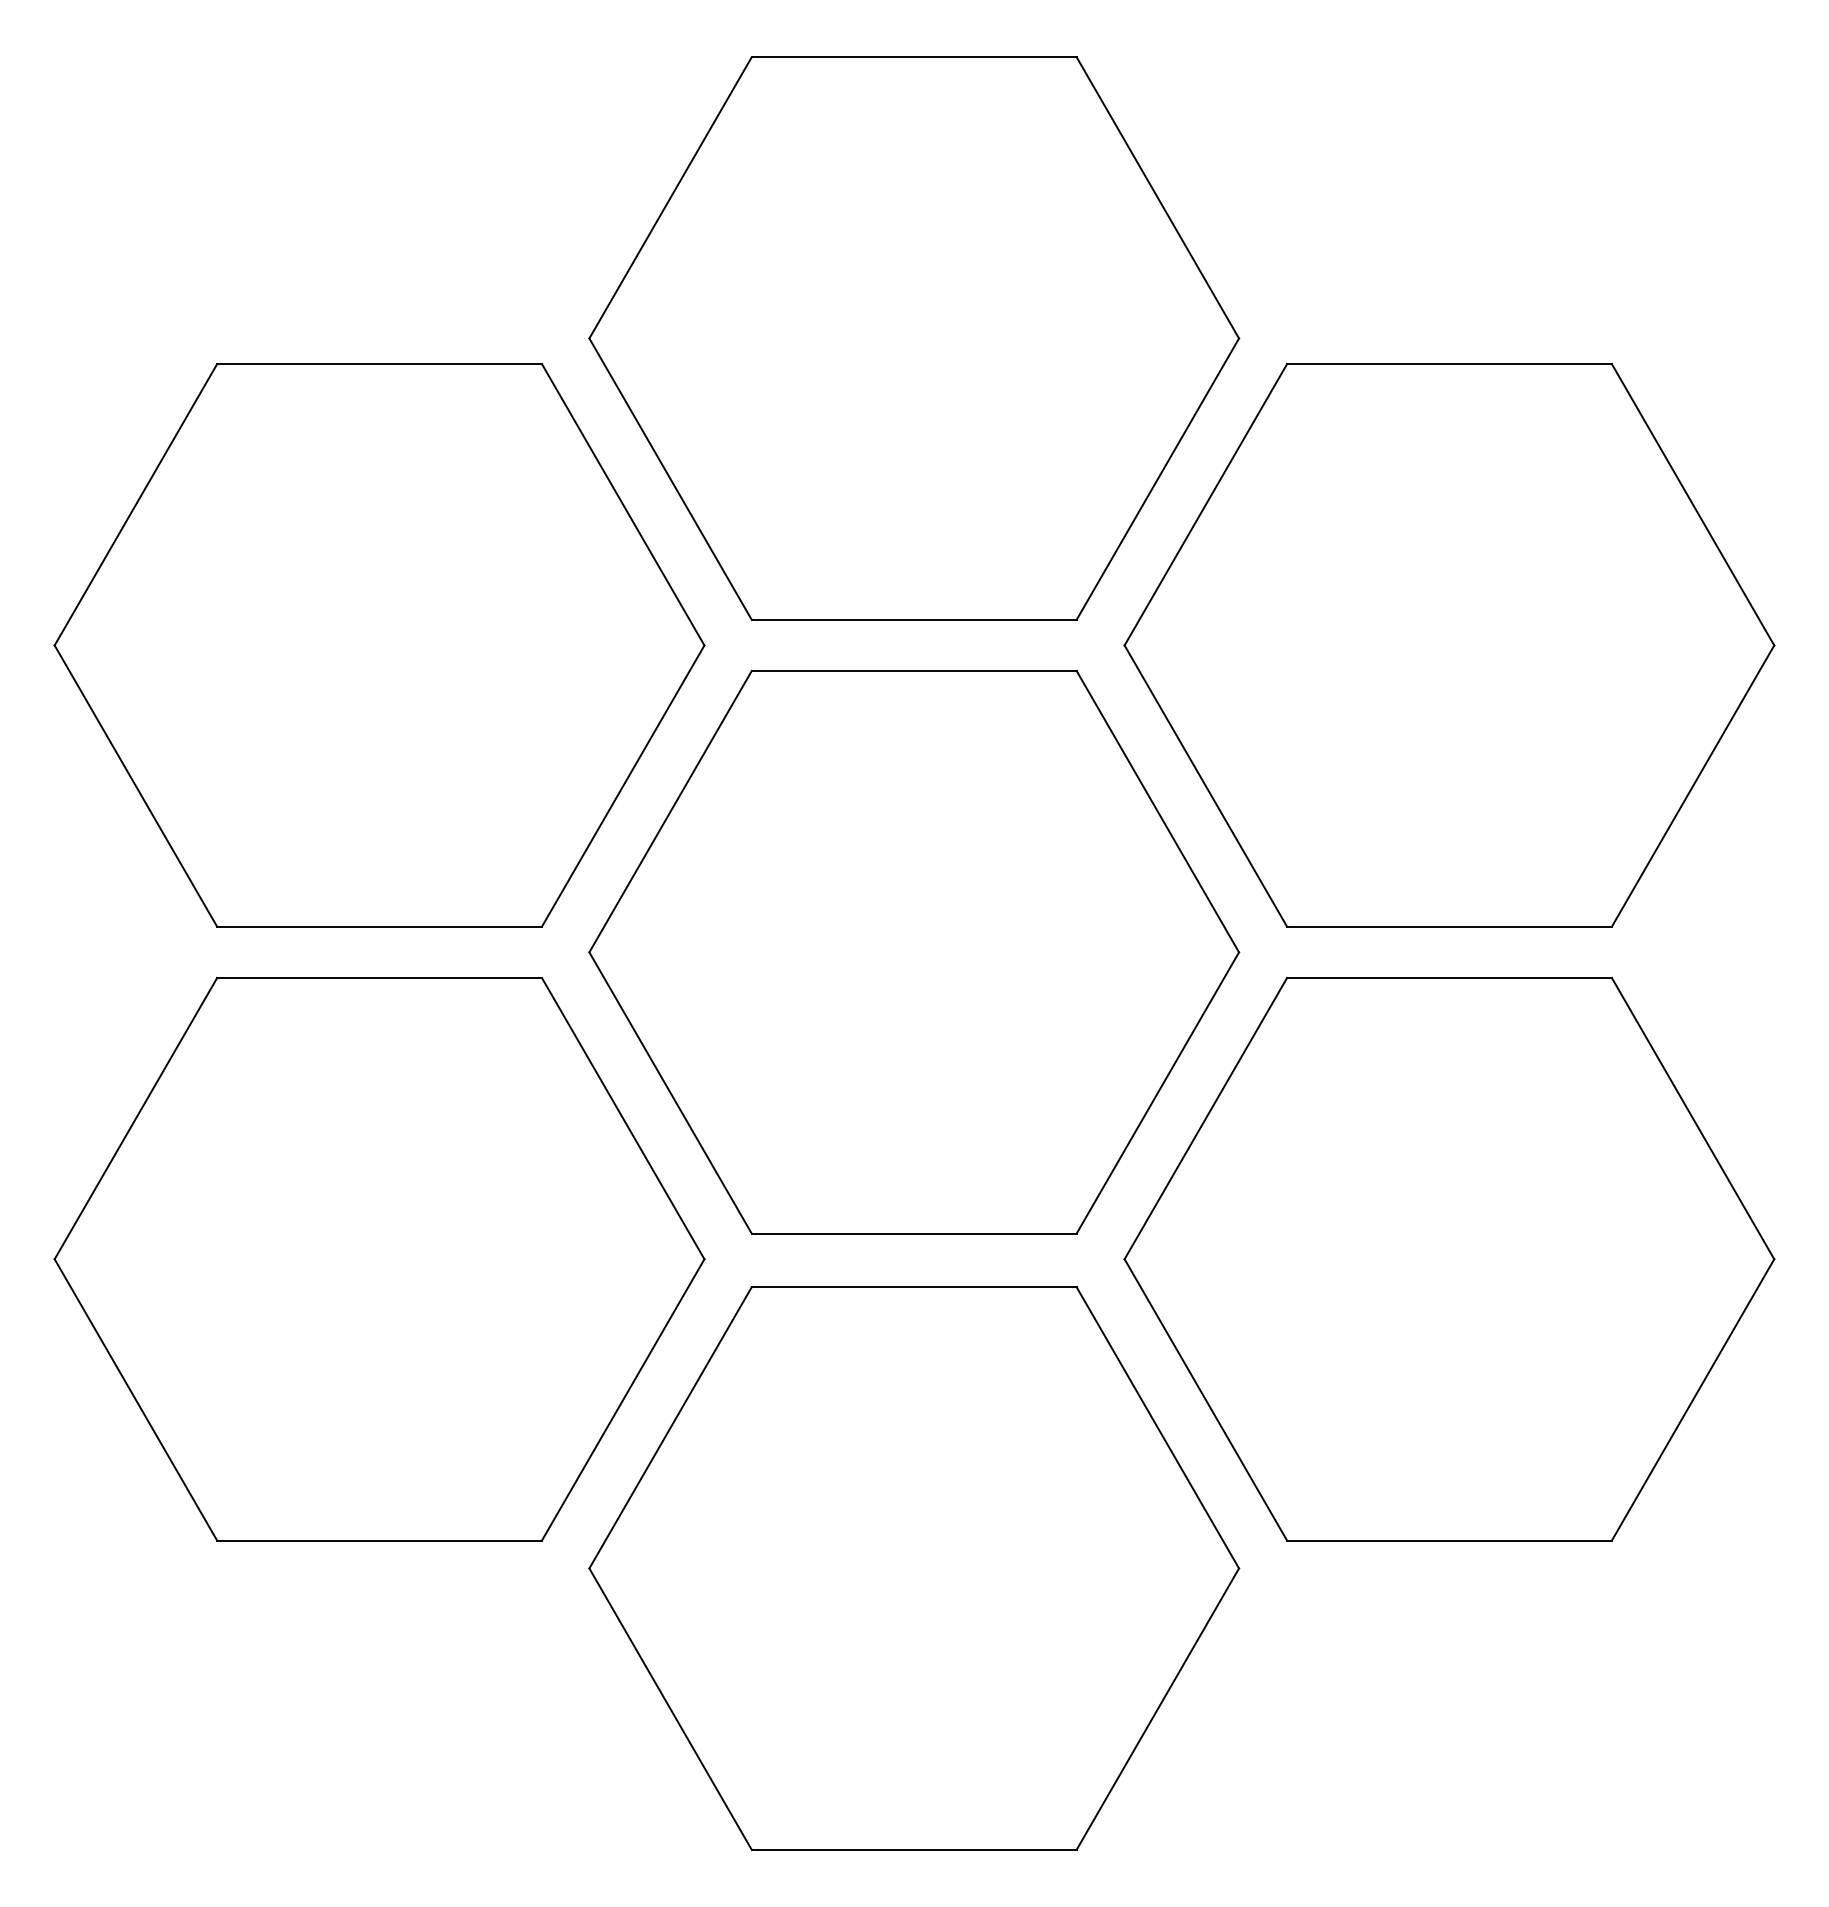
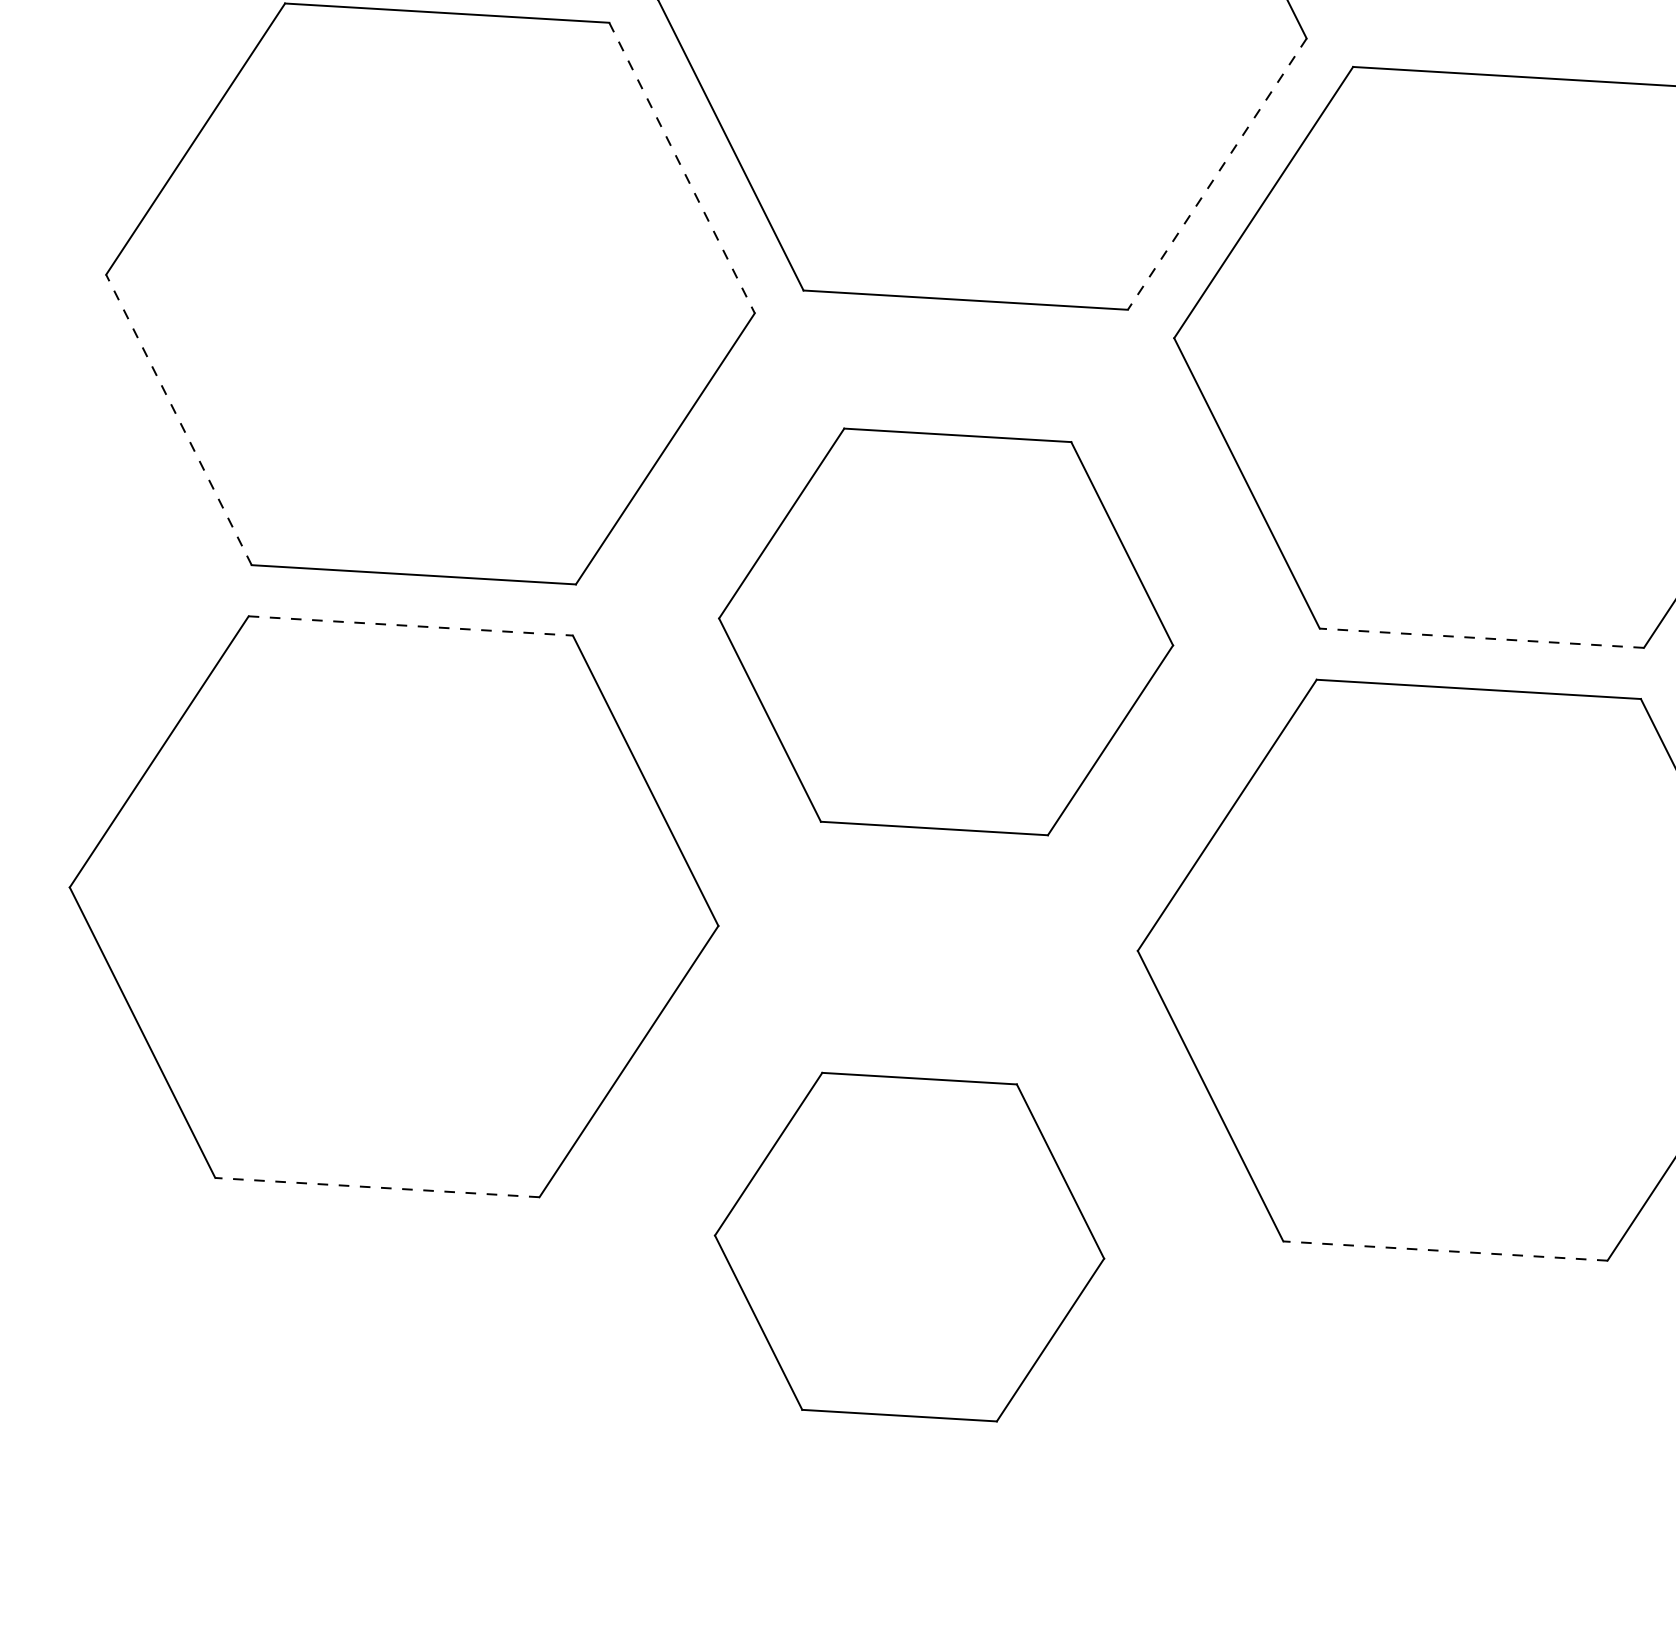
line: (1157, 479) -> (1216, 174), solid -> dashed
line: (623, 505) -> (682, 168), solid -> dashed
line: (135, 785) -> (178, 419), solid -> dashed
line: (1448, 926) -> (1480, 637), solid -> dashed
part: (914, 951) -> (946, 631), size x0.7
line: (380, 977) -> (411, 625), solid -> dashed
line: (379, 1540) -> (377, 1187), solid -> dashed
line: (1448, 1540) -> (1444, 1250), solid -> dashed
part: (914, 1568) -> (909, 1247), size x0.6

